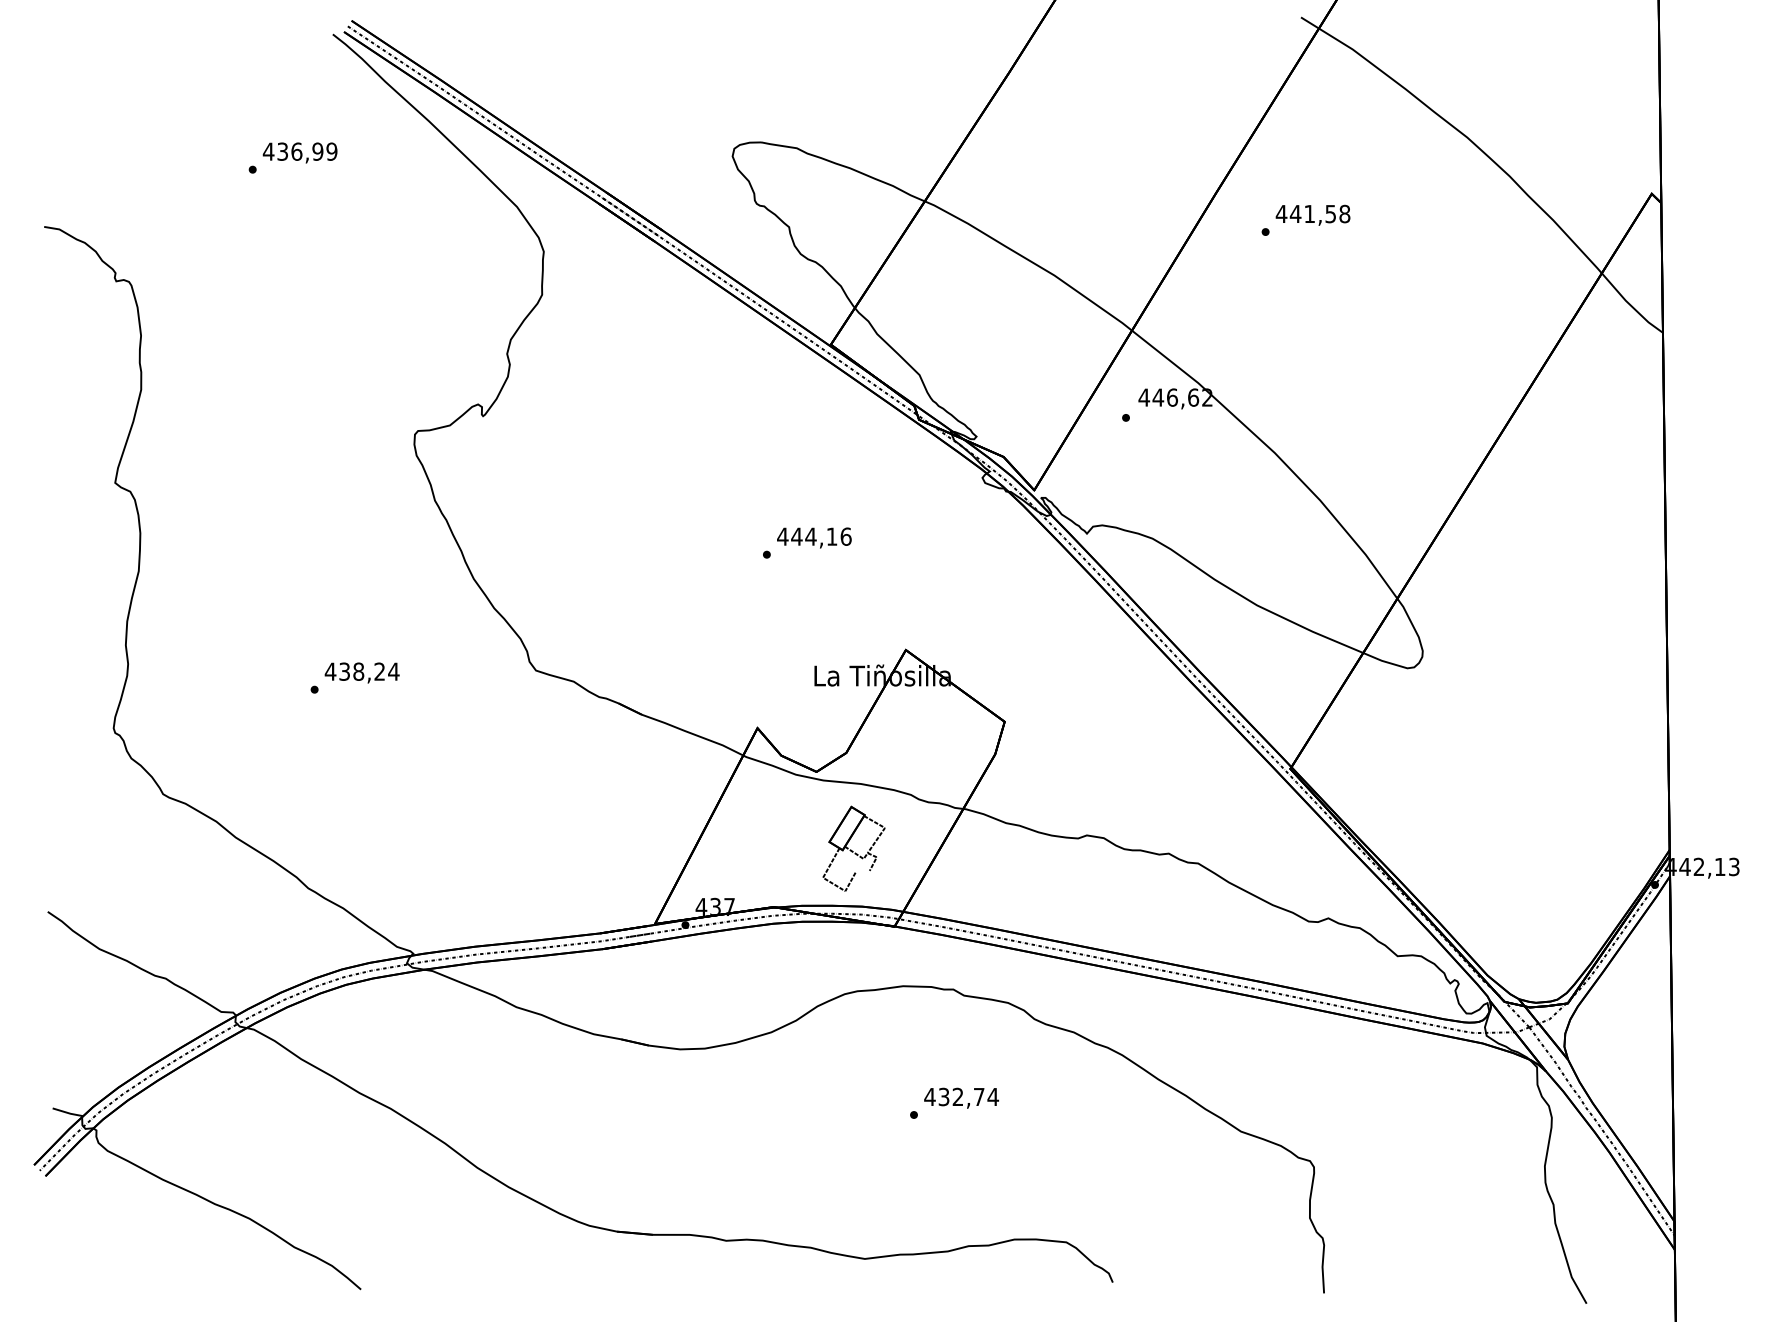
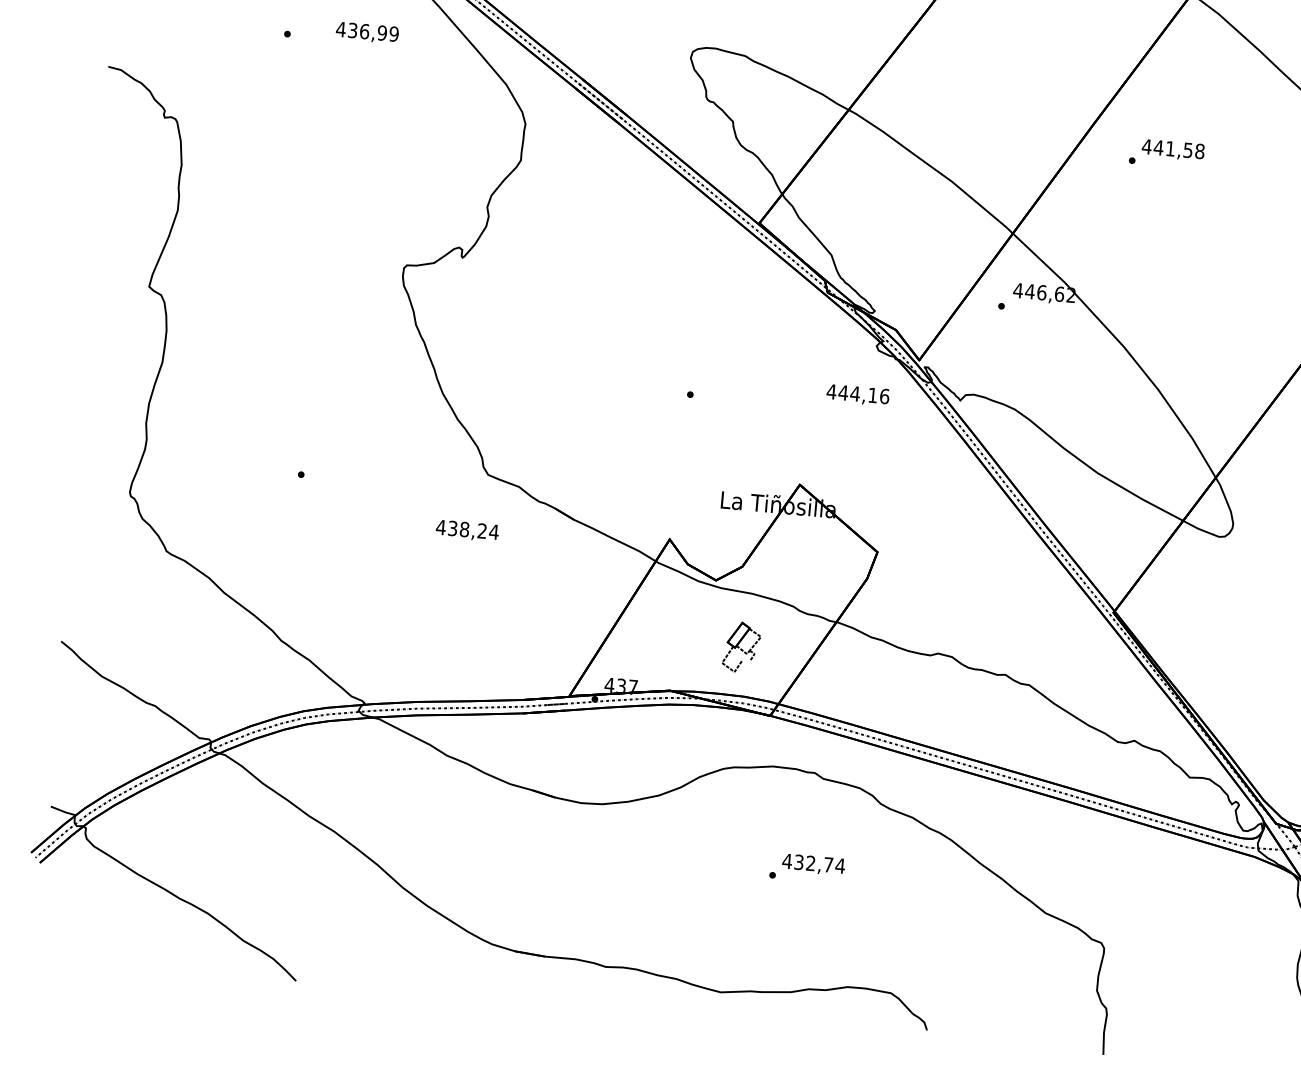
text: (299, 152) -> (366, 32), moved
text: (814, 537) -> (858, 394), moved
text: (361, 672) -> (466, 530), moved
part: (853, 848) -> (741, 647), size x0.7

